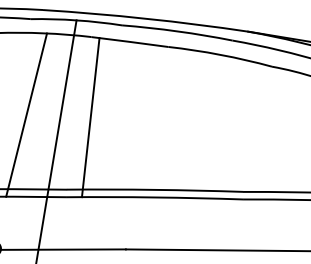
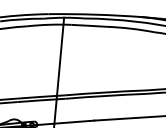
line: (26, 114) -> (44, 62), removed
line: (89, 117) -> (73, 61), removed

